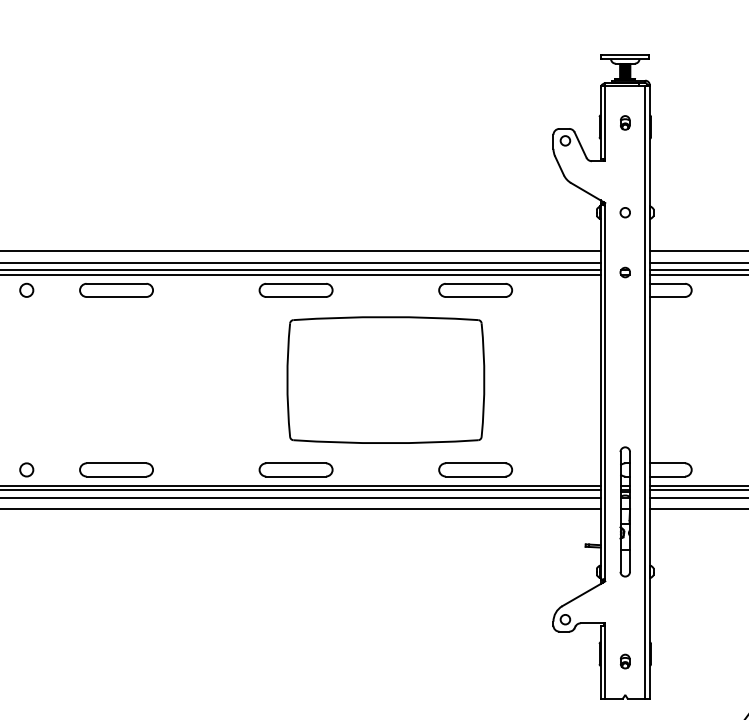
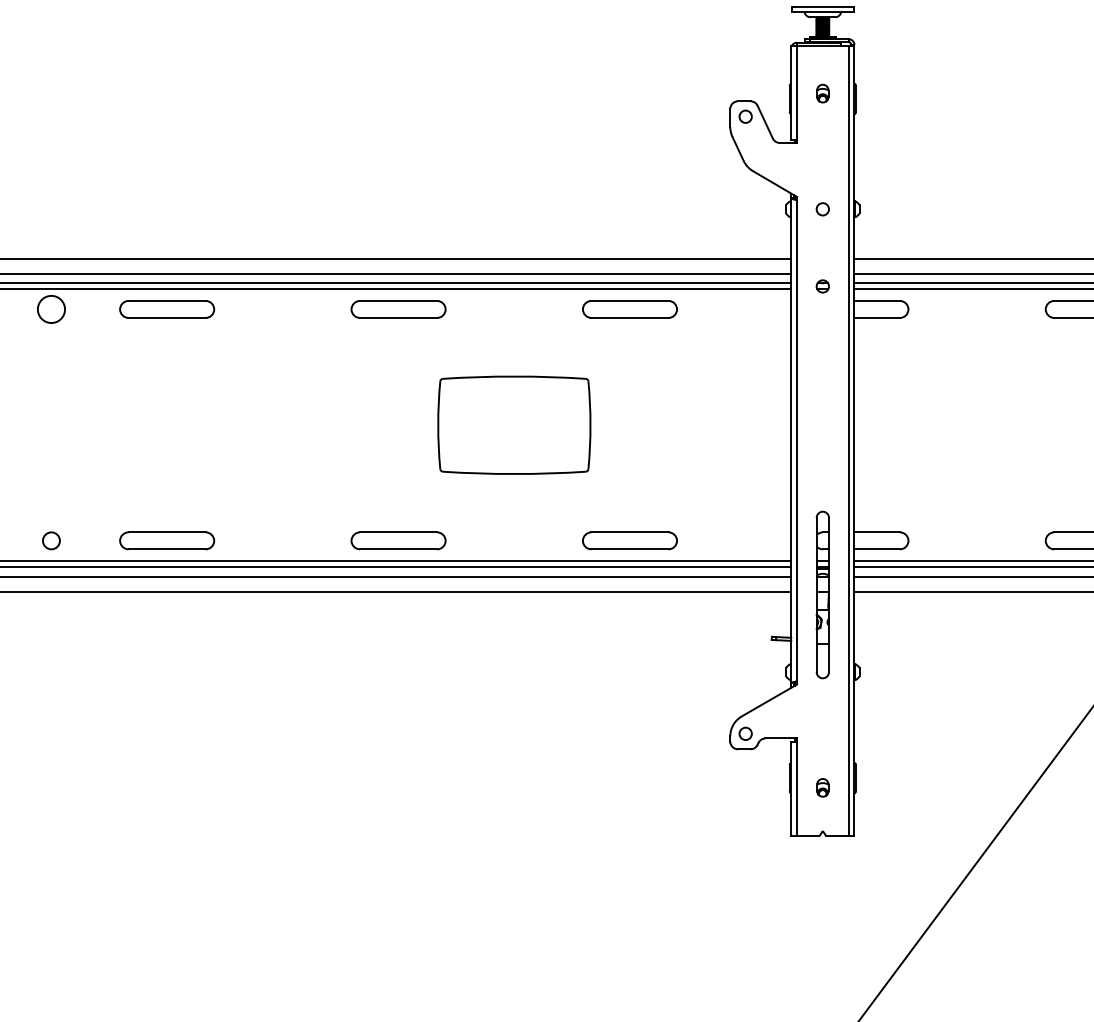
circle: (26, 289) -> (50, 308), size x1.6
part: (386, 380) -> (514, 425), size x0.6

